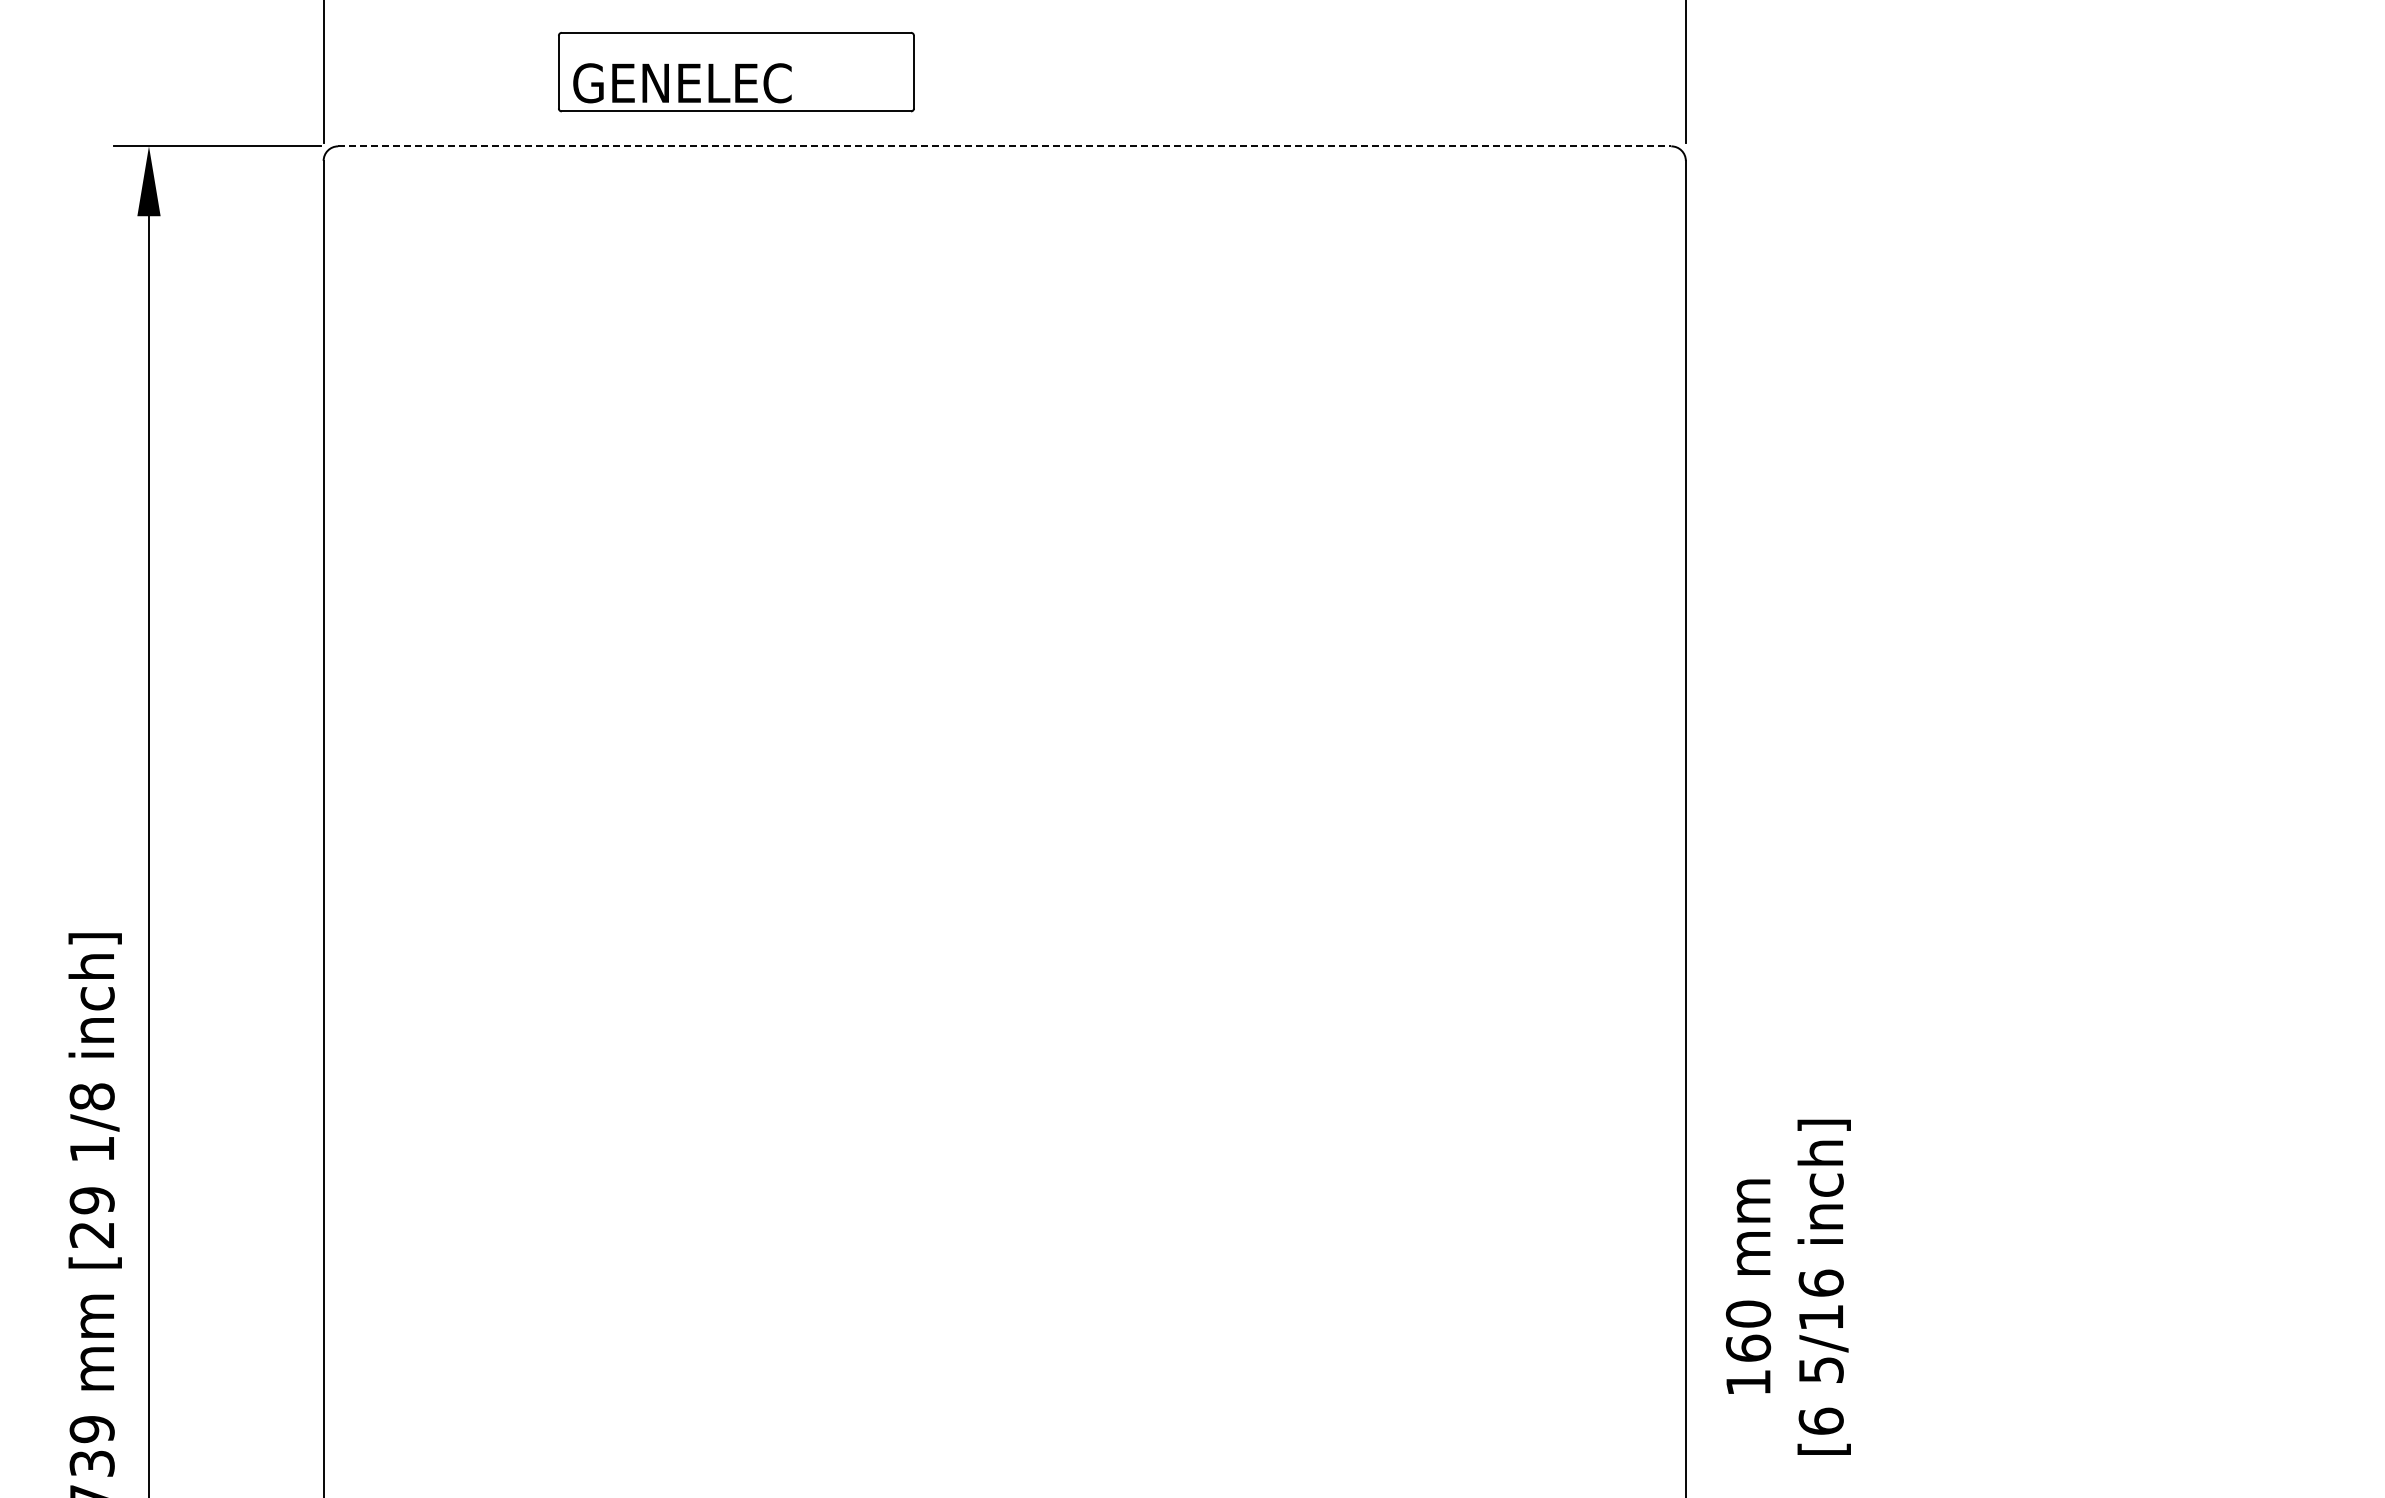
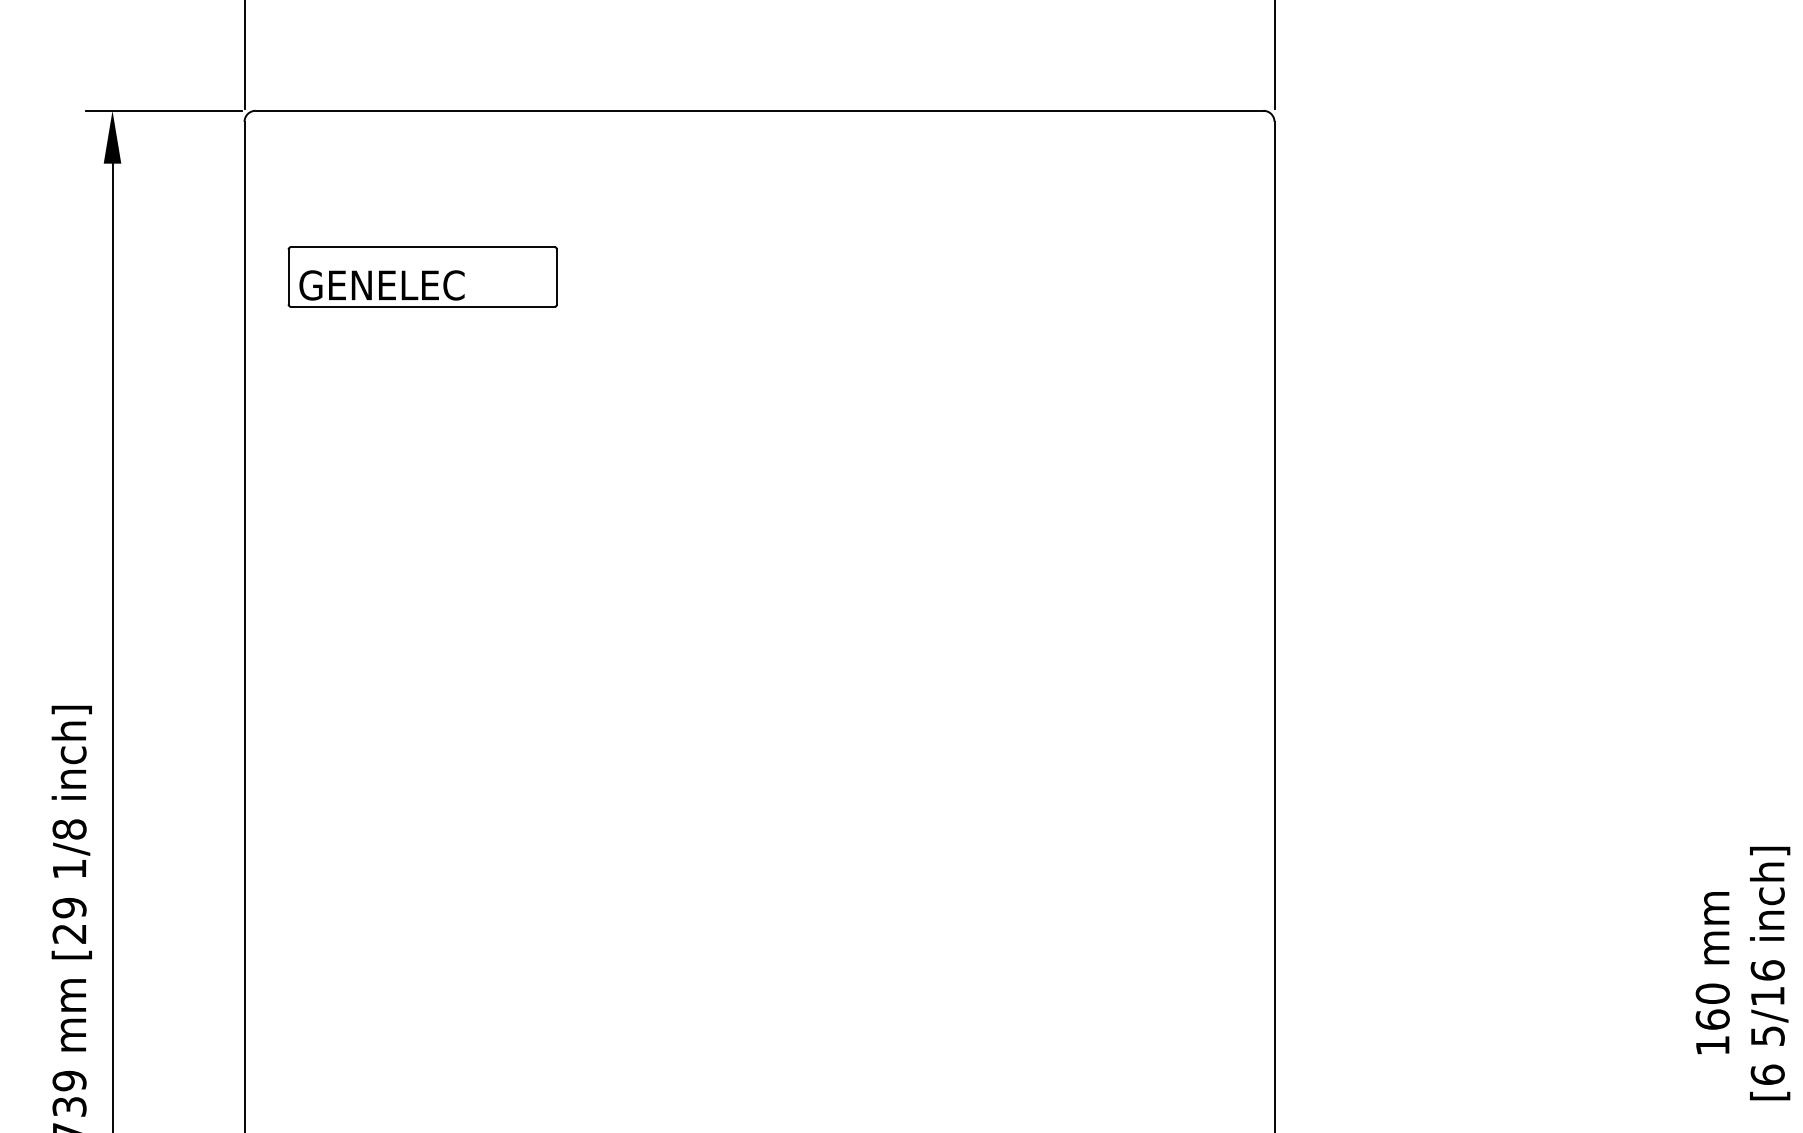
part: (736, 72) -> (422, 277), moved
line: (1004, 146) -> (759, 110), dashed -> solid
text: (1788, 1286) -> (1743, 972), moved

